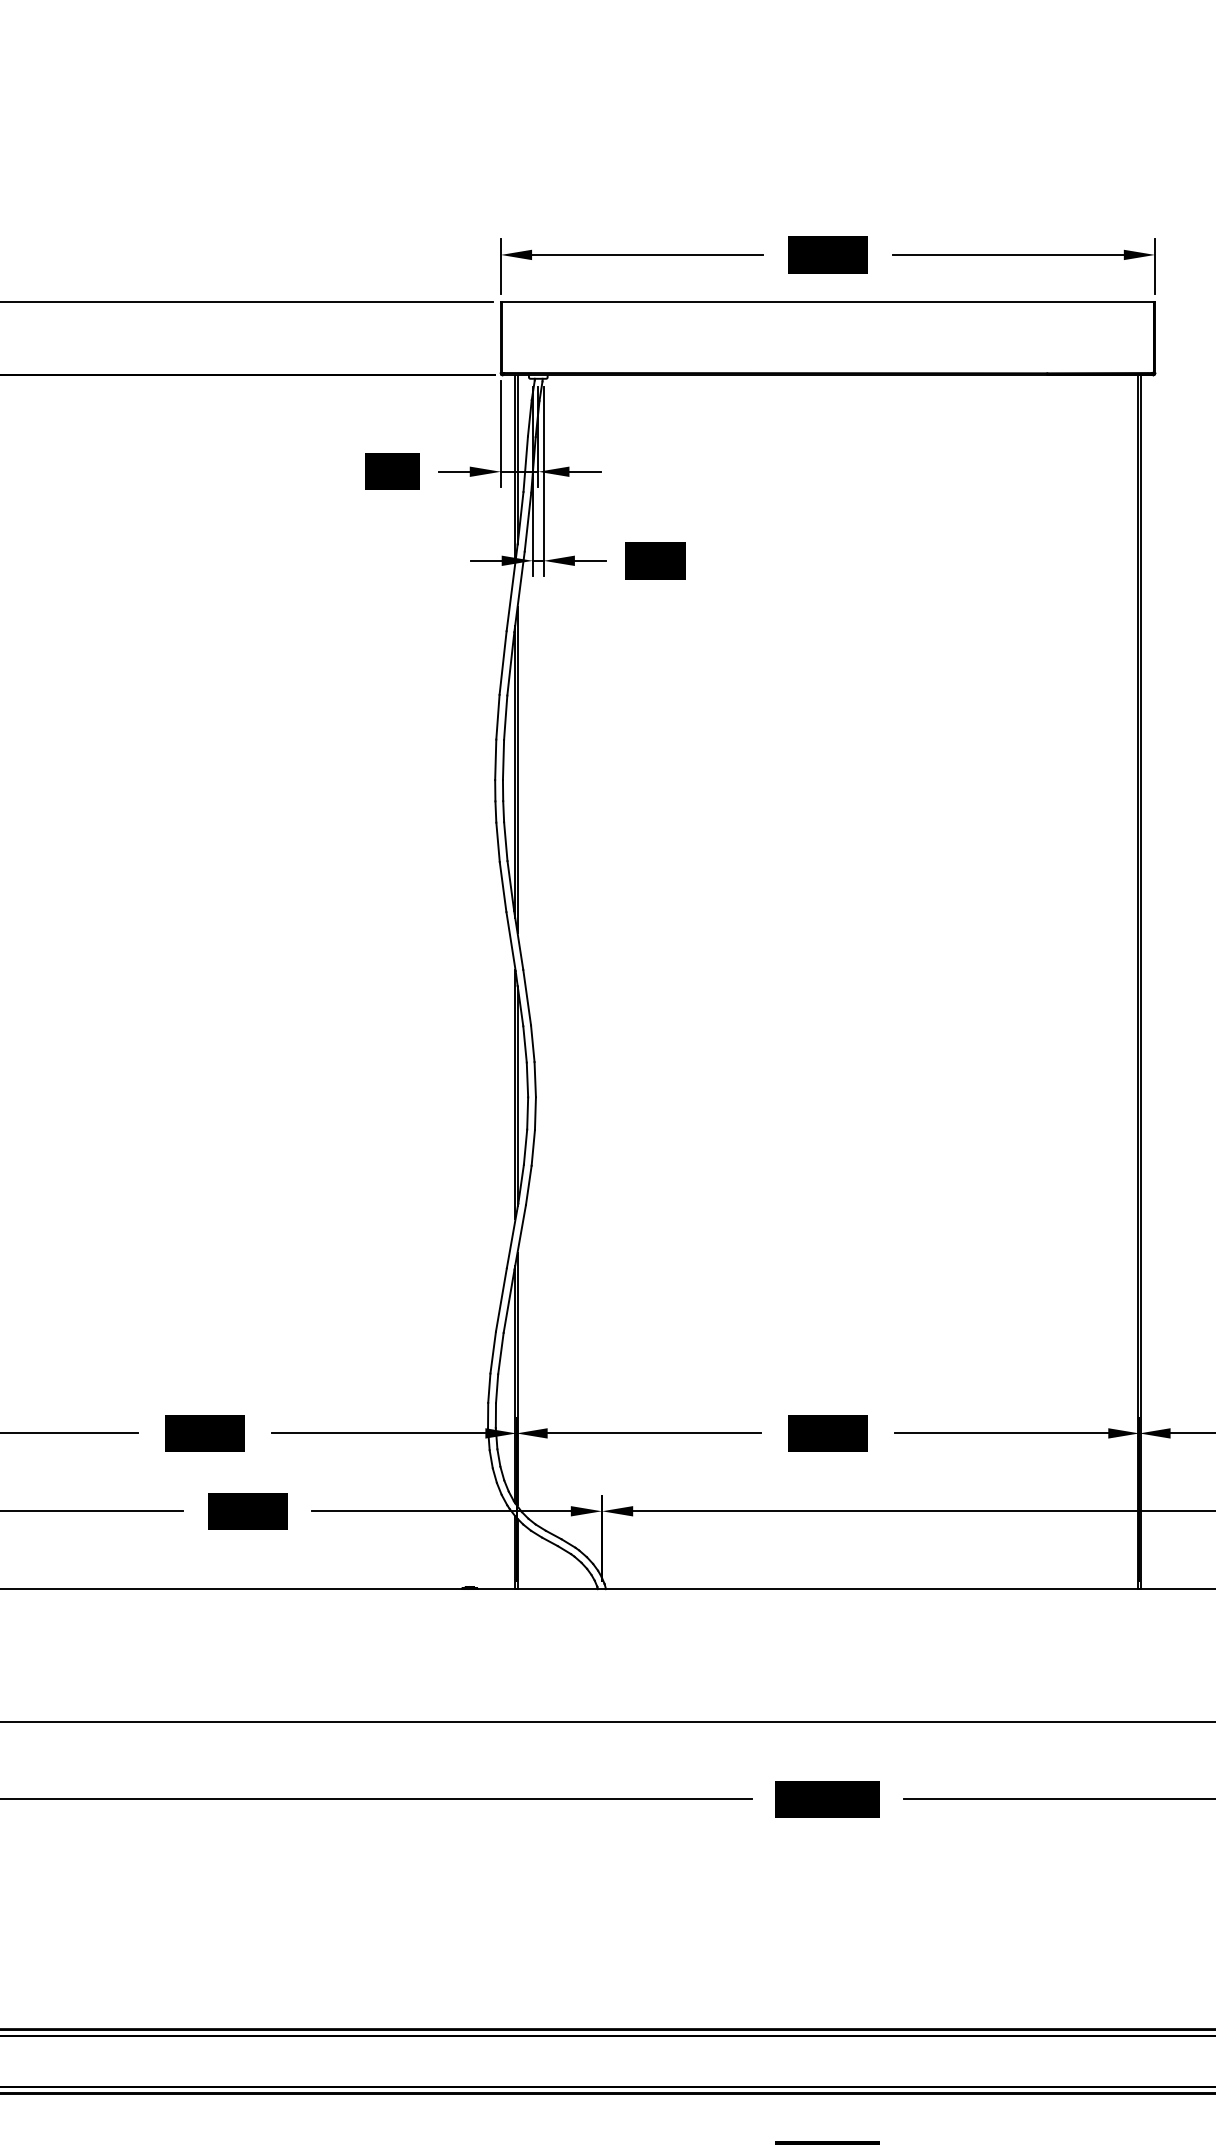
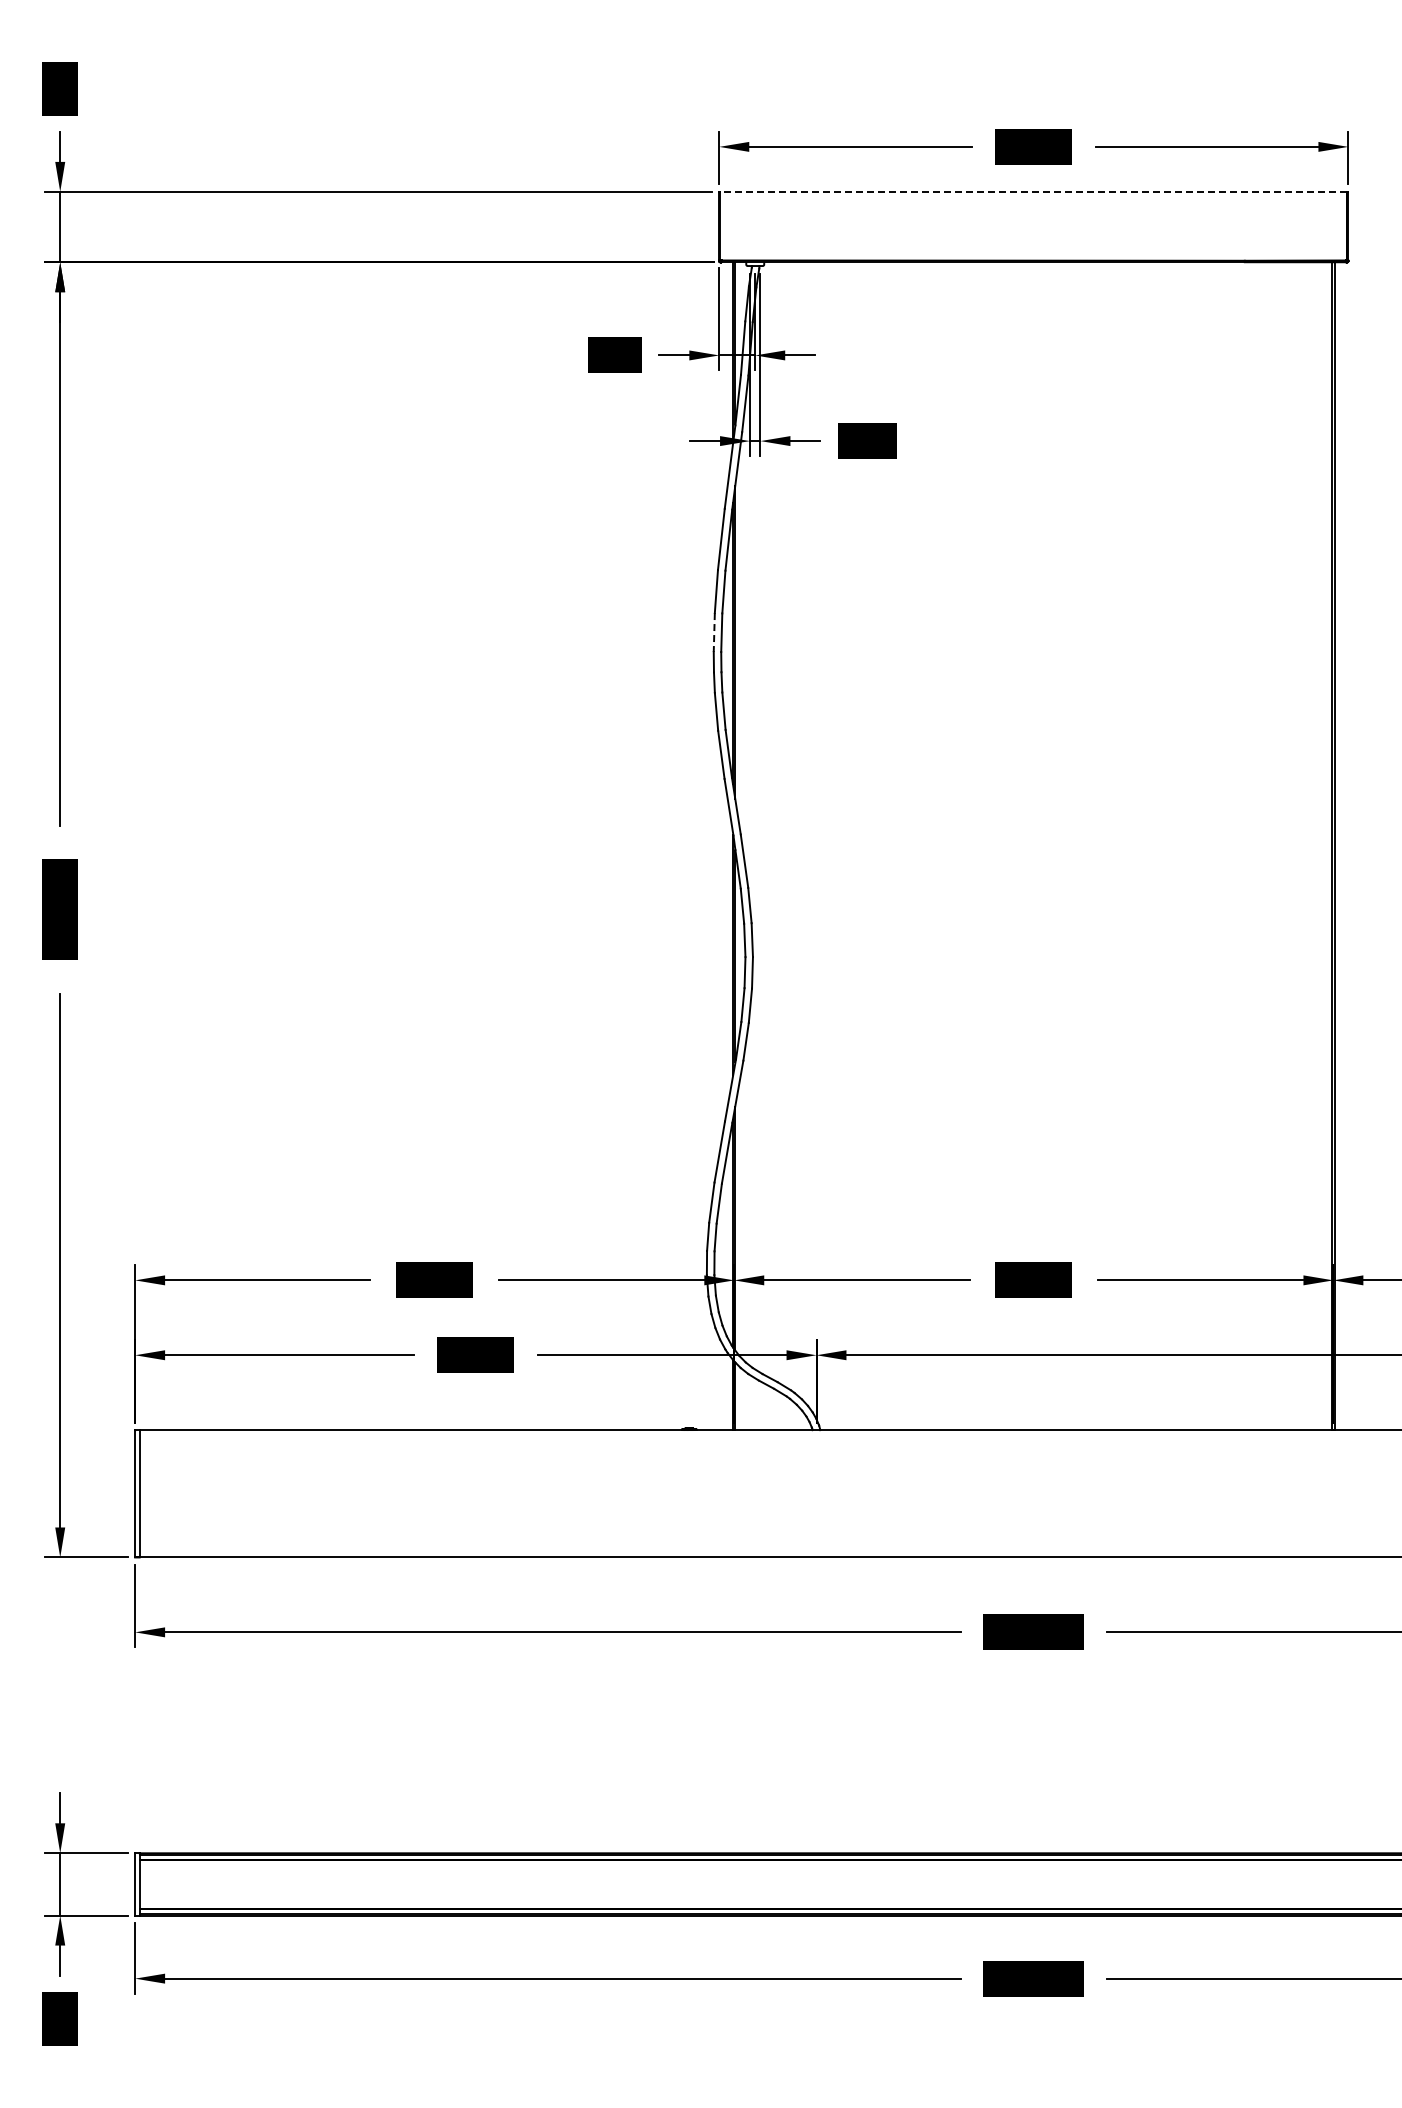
line: (827, 301) -> (1033, 191), solid -> dashed
line: (495, 760) -> (714, 633), solid -> dashed

